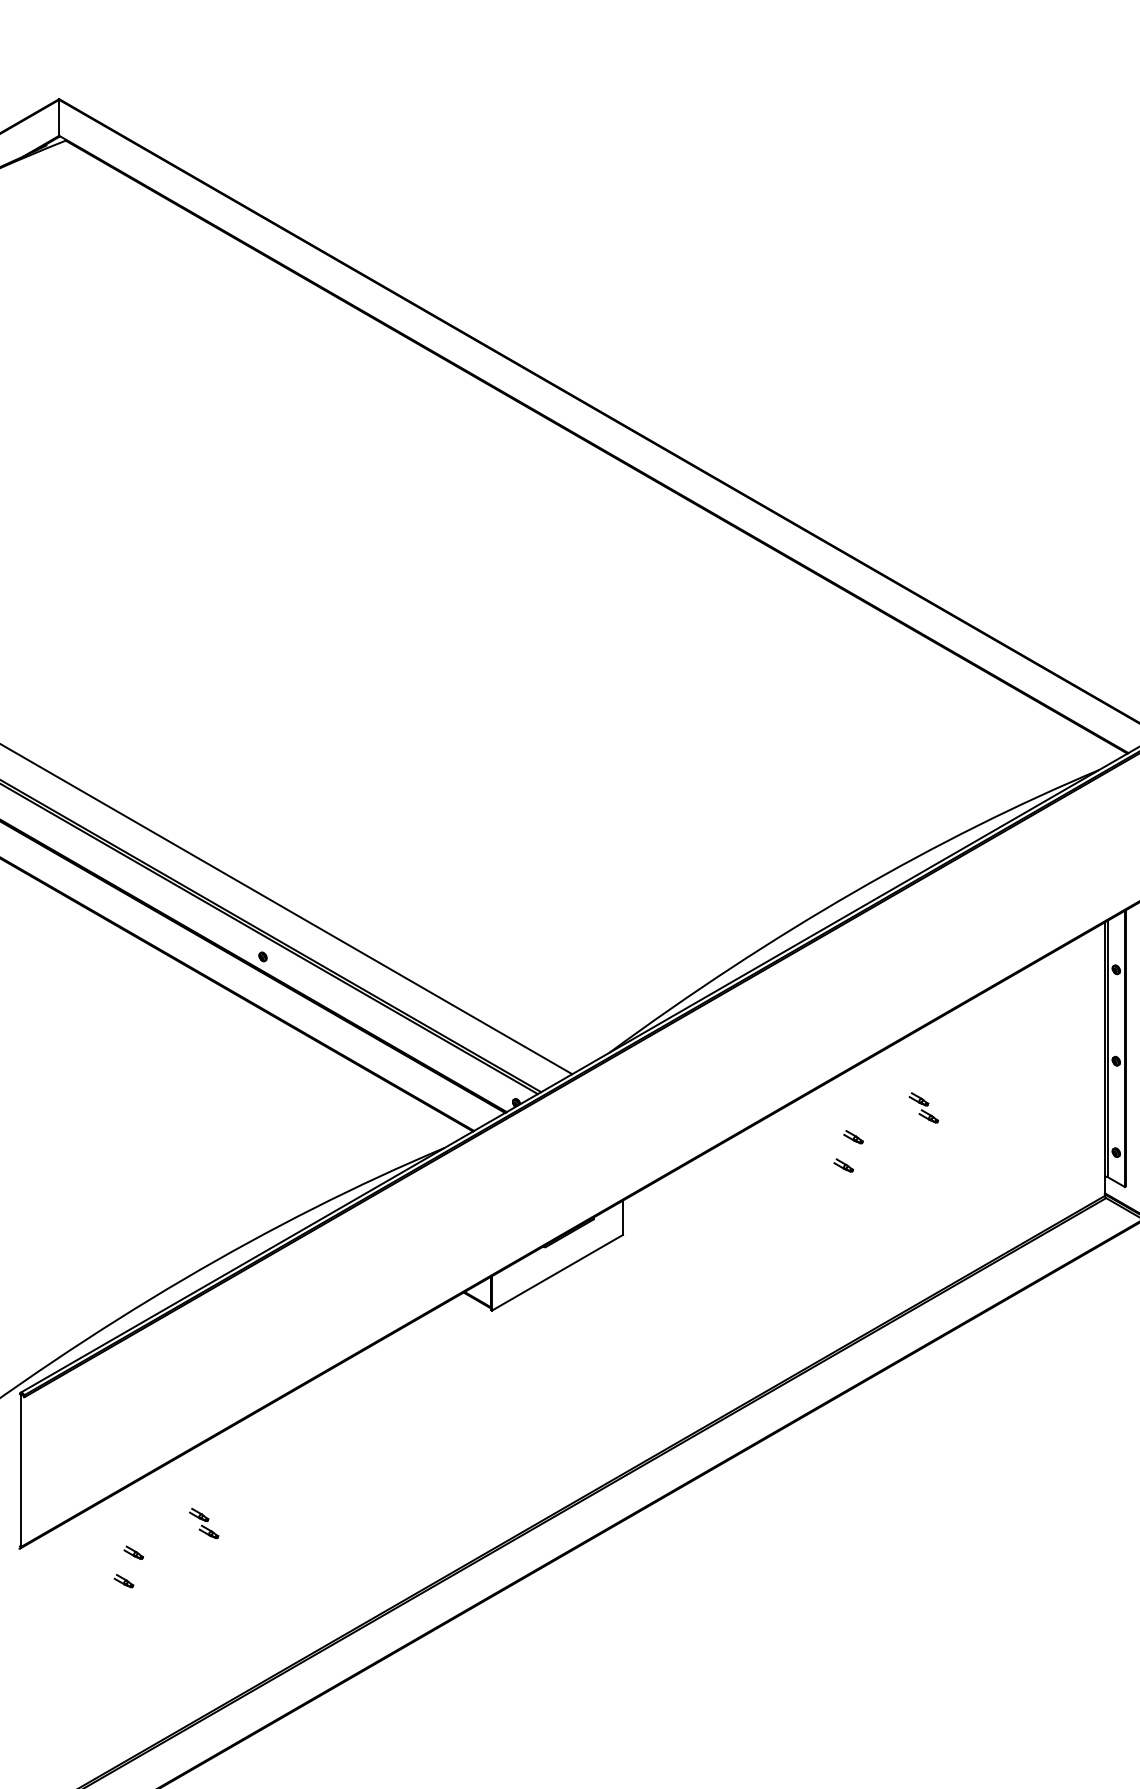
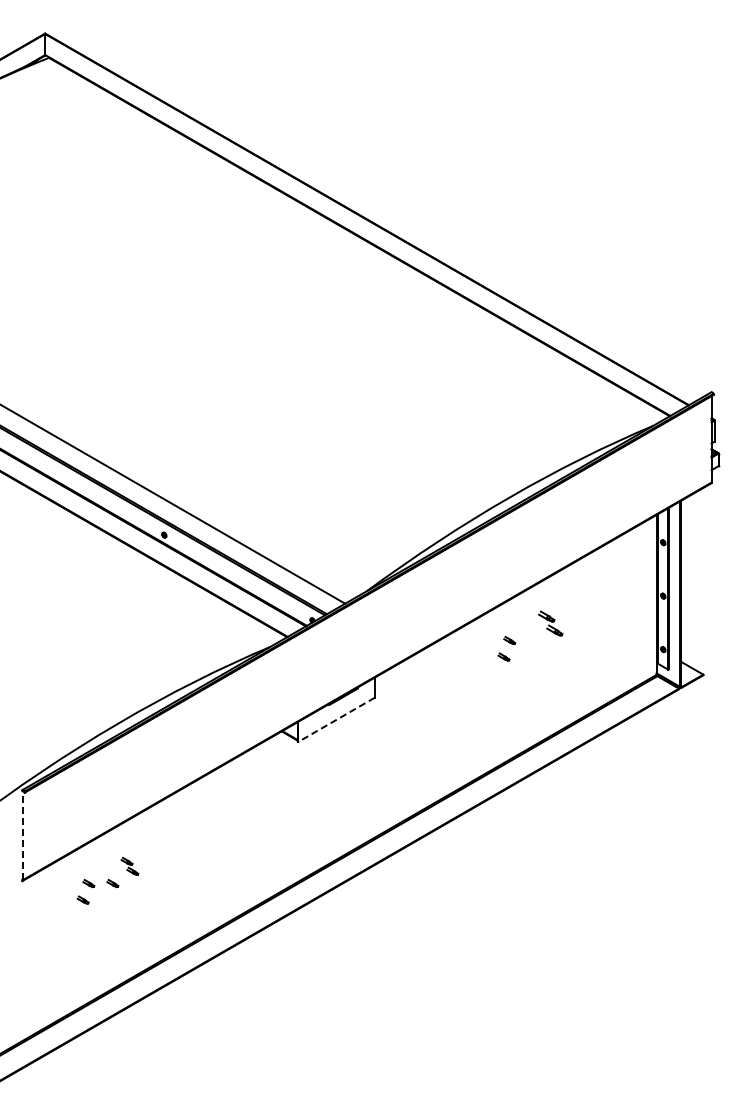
part: (923, 1106) -> (550, 622), size x1.4
line: (557, 1273) -> (336, 720), solid -> dashed
line: (20, 1470) -> (22, 835), solid -> dashed
part: (174, 1552) -> (112, 883), added

